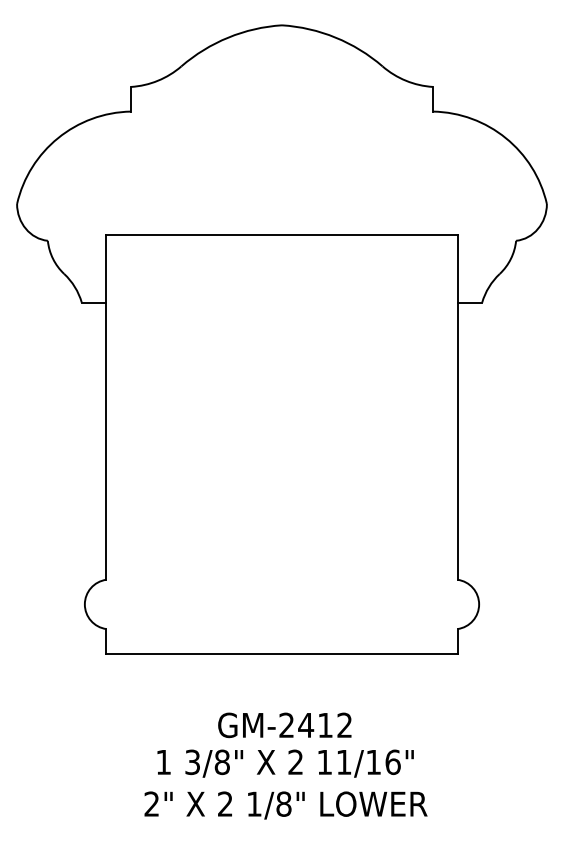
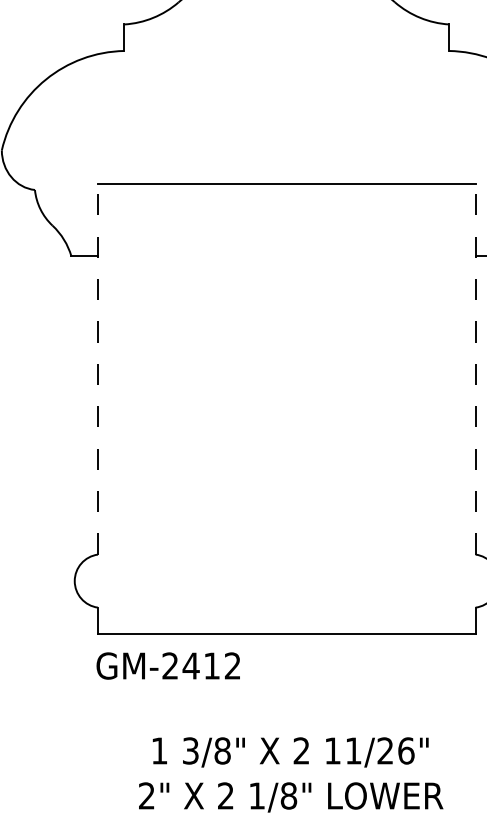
line: (106, 406) -> (98, 368), solid -> dashed
line: (457, 406) -> (475, 368), solid -> dashed
text: (284, 725) -> (167, 666), moved
text: (373, 761) -> (385, 750), 11/16" -> 11/26"

